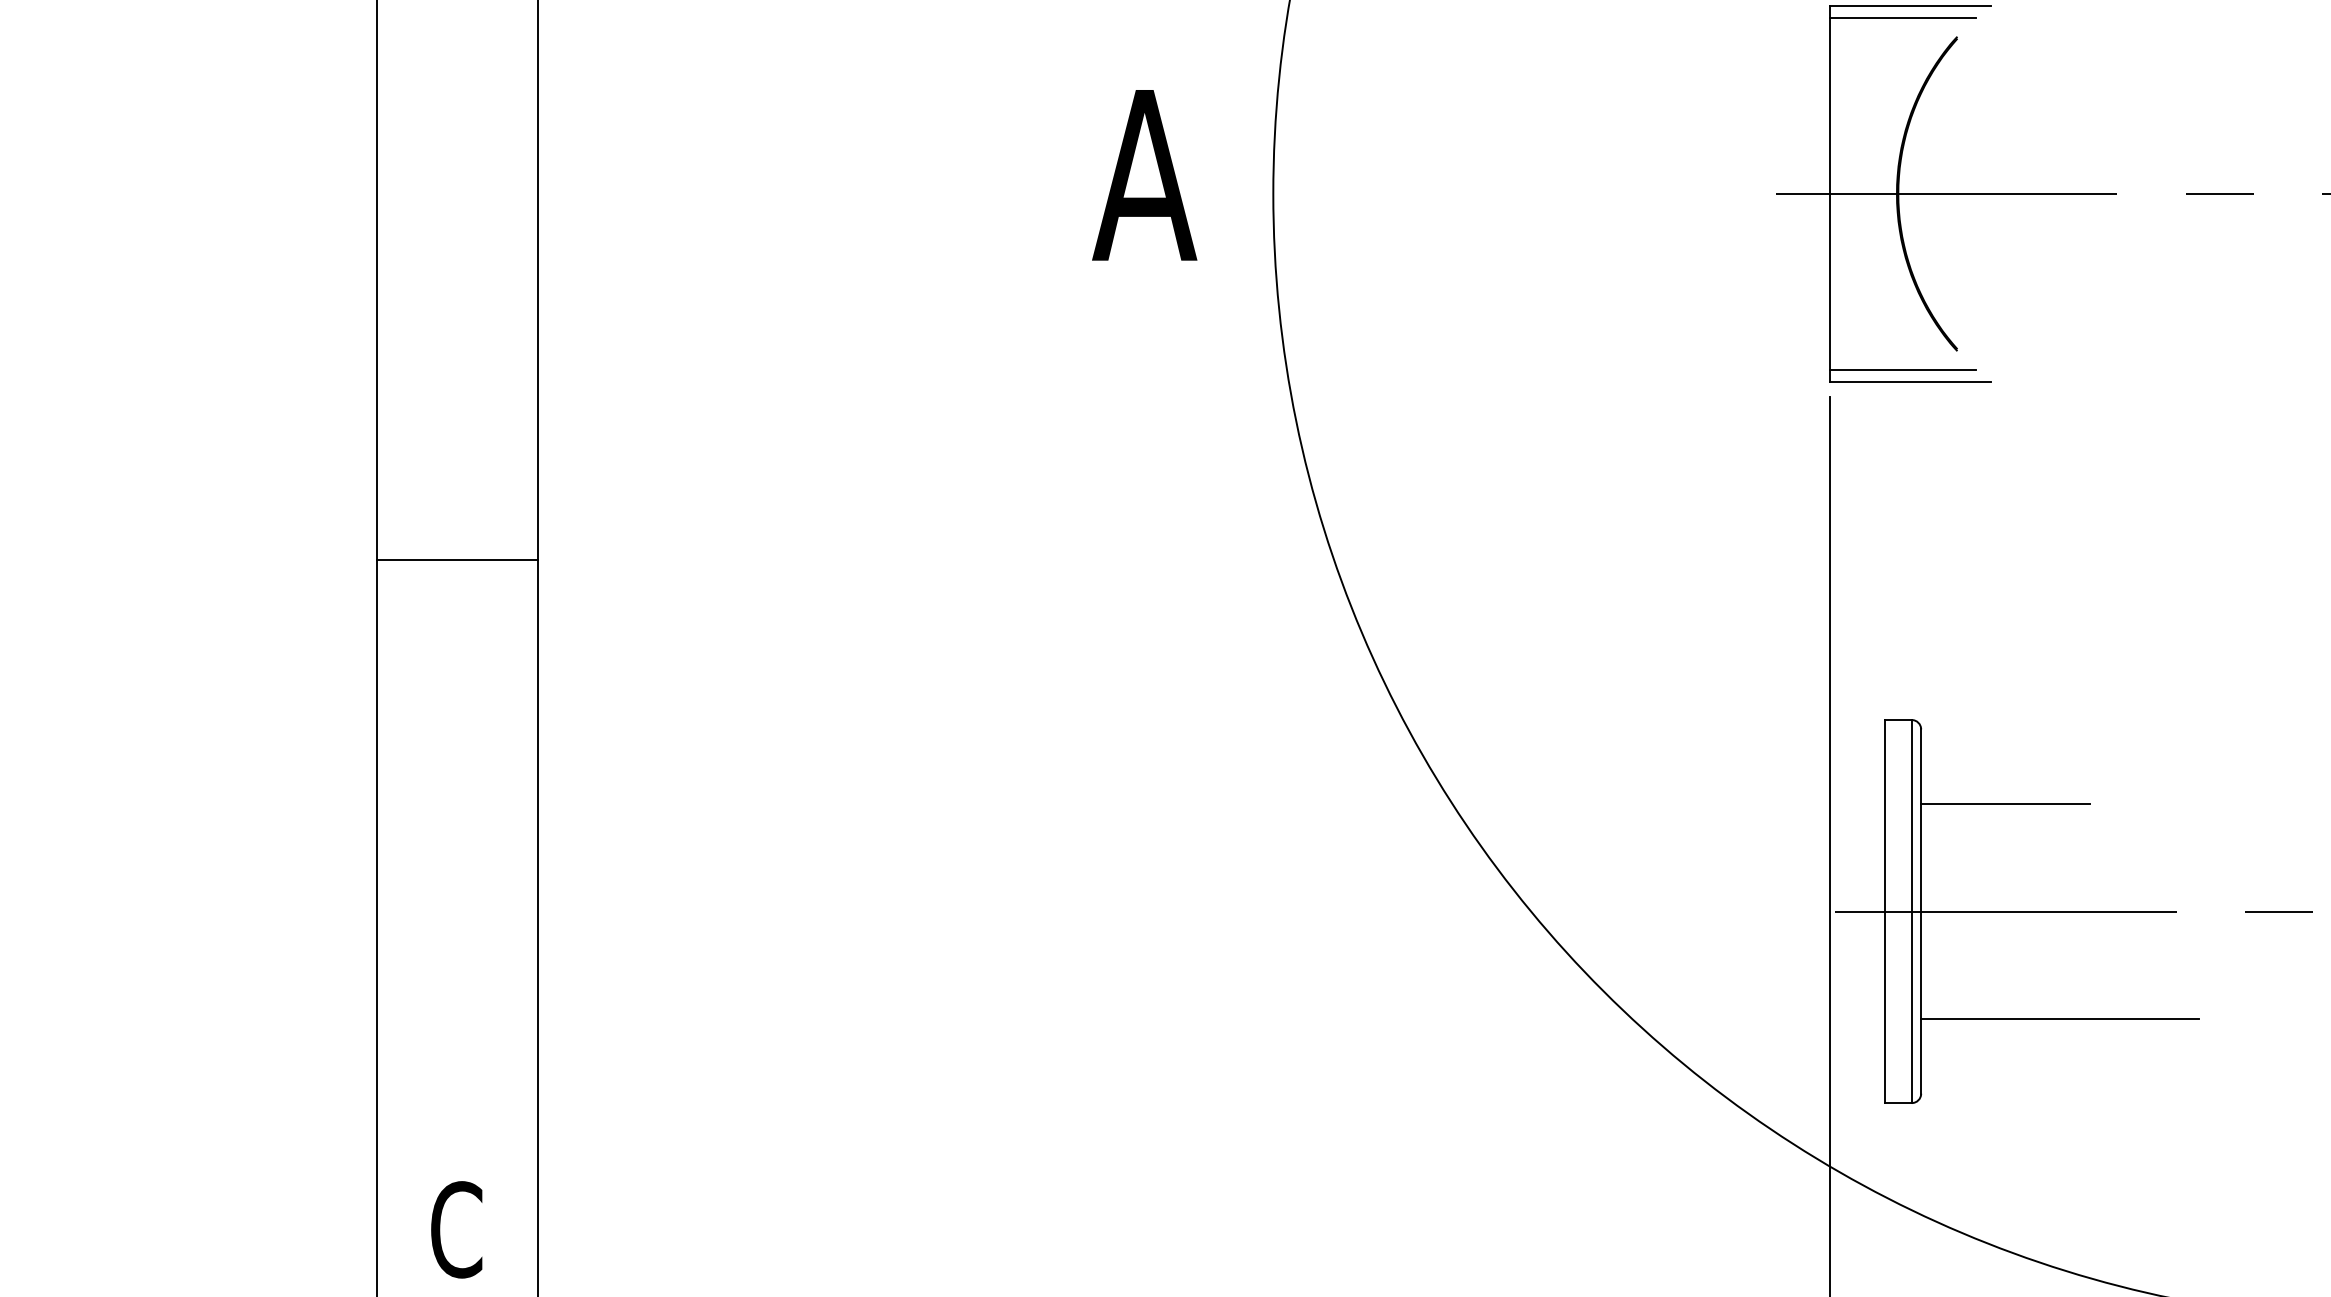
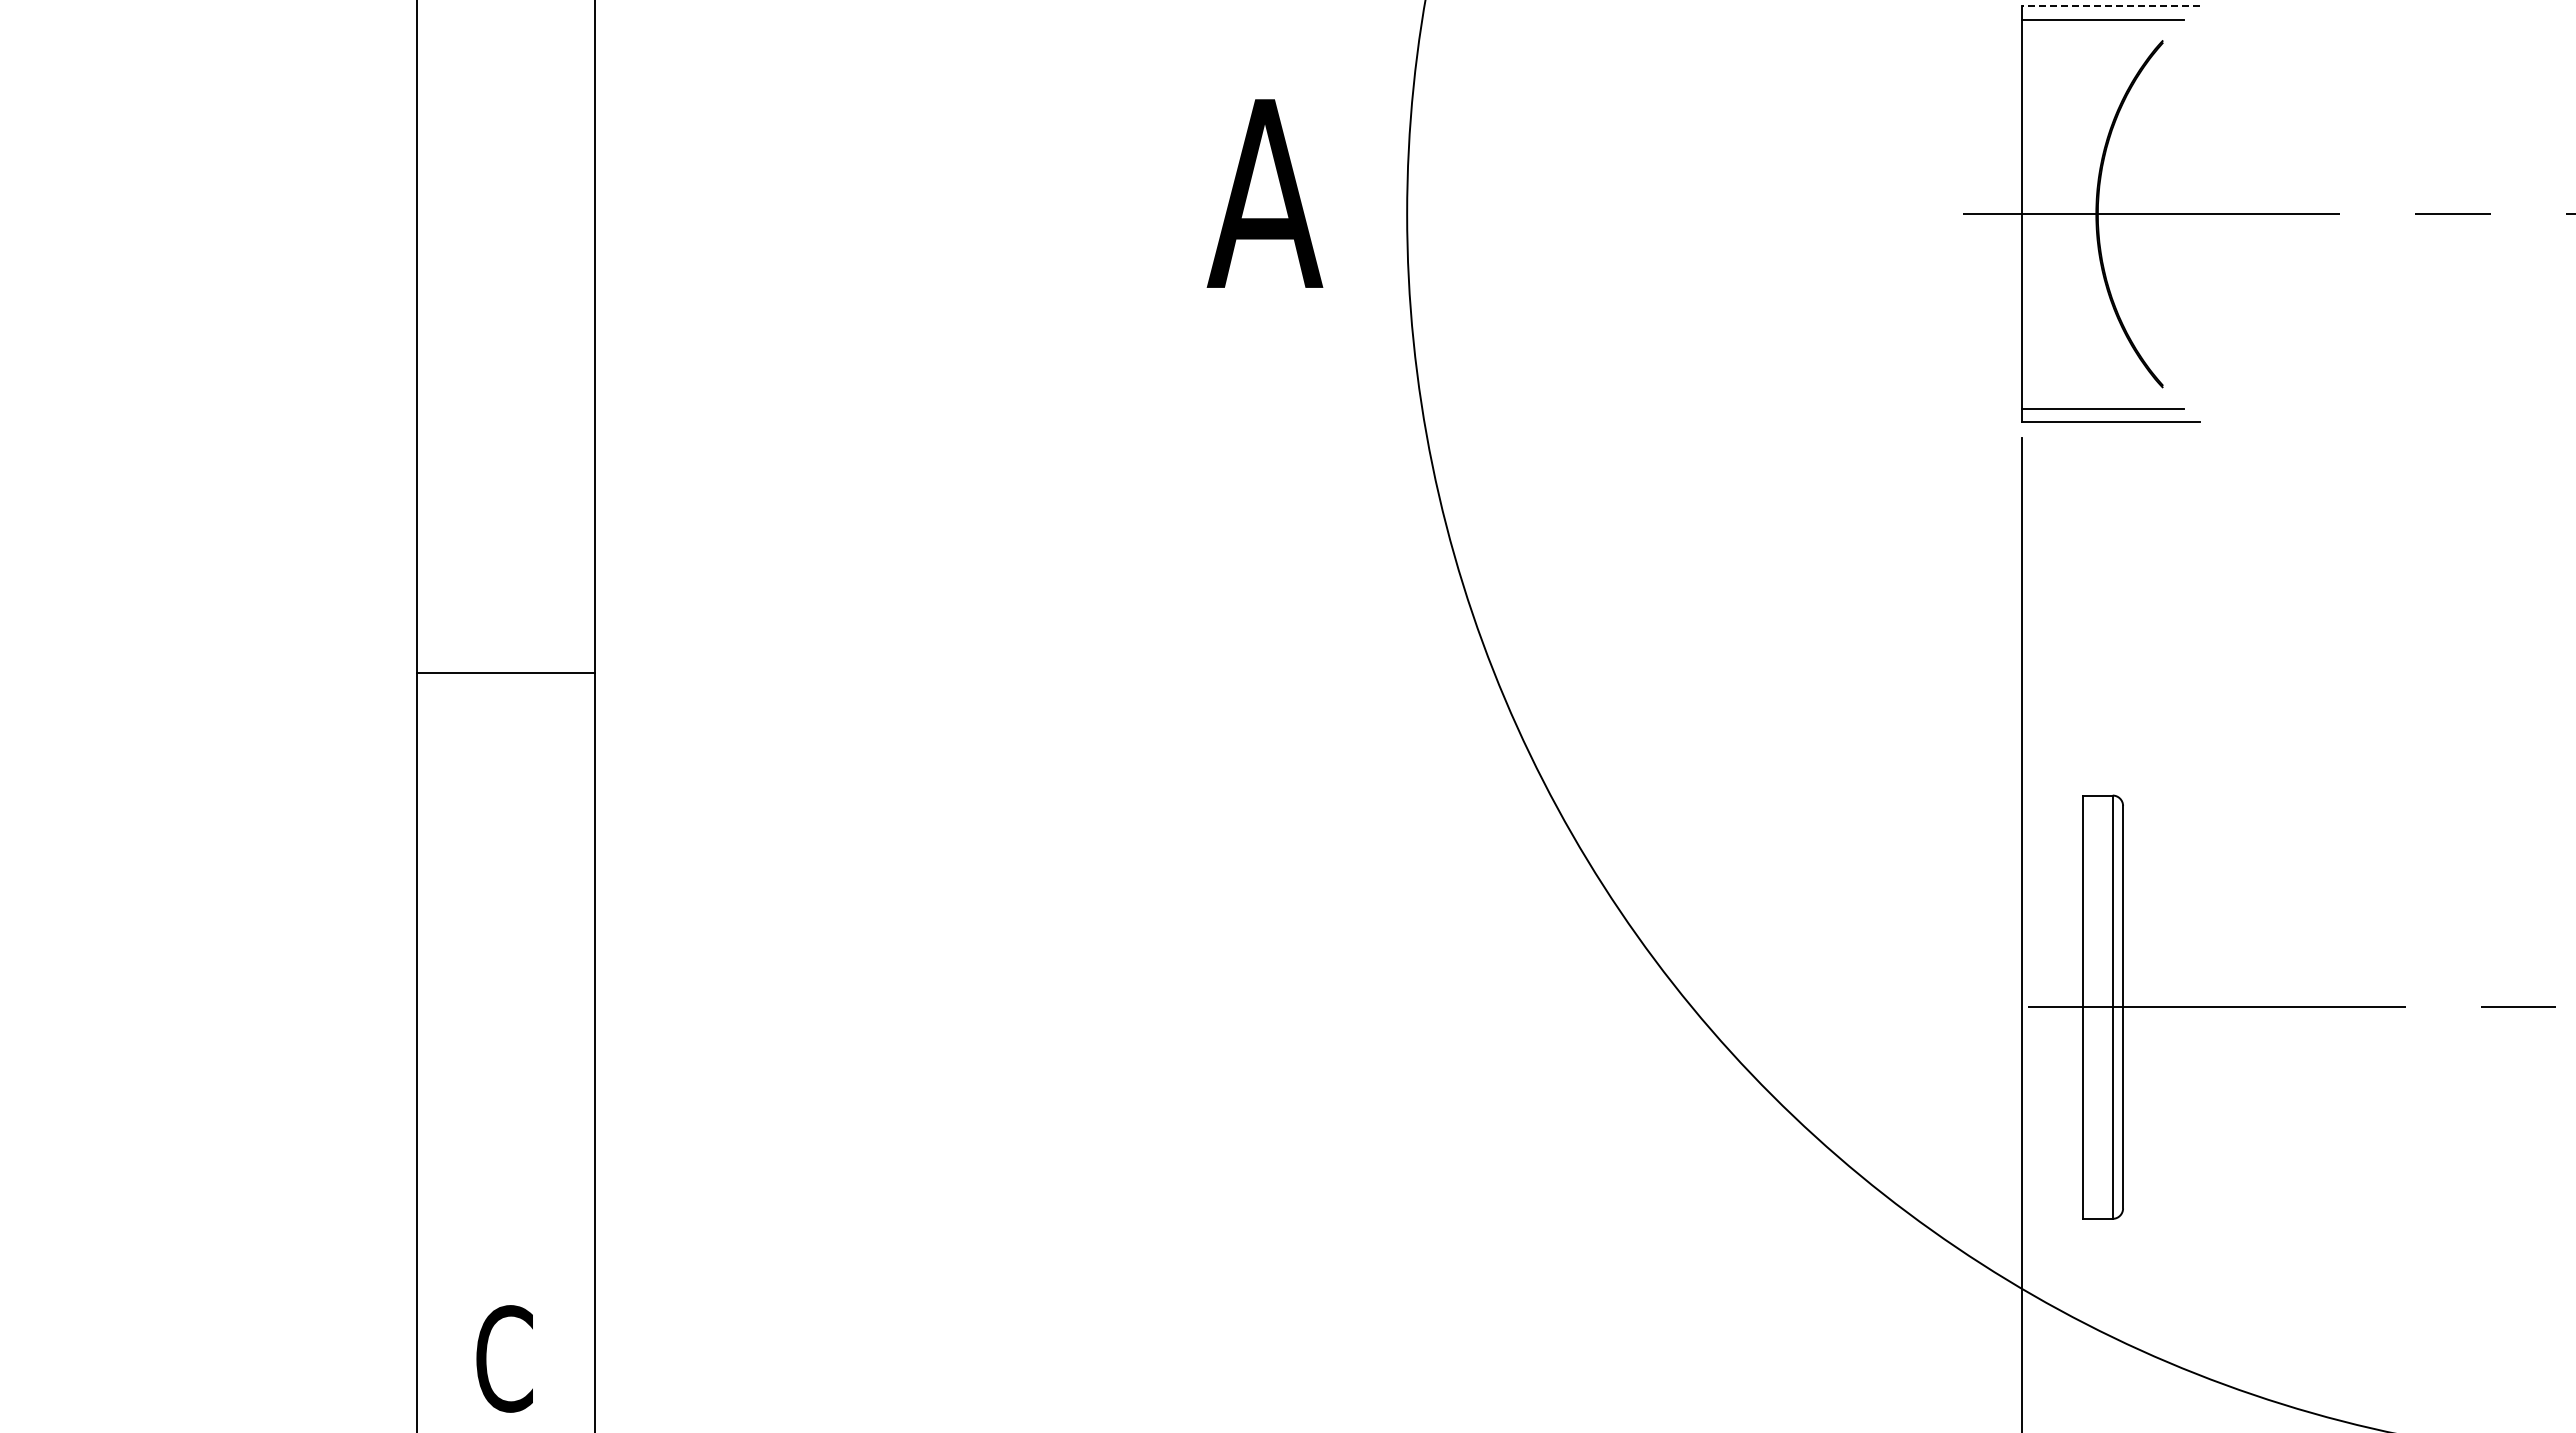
line: (1909, 6) -> (2110, 6), solid -> dashed
line: (457, 559) -> (505, 673), moved
line: (2005, 804) -> (2216, 888), removed
line: (2059, 1019) -> (2276, 1126), removed

